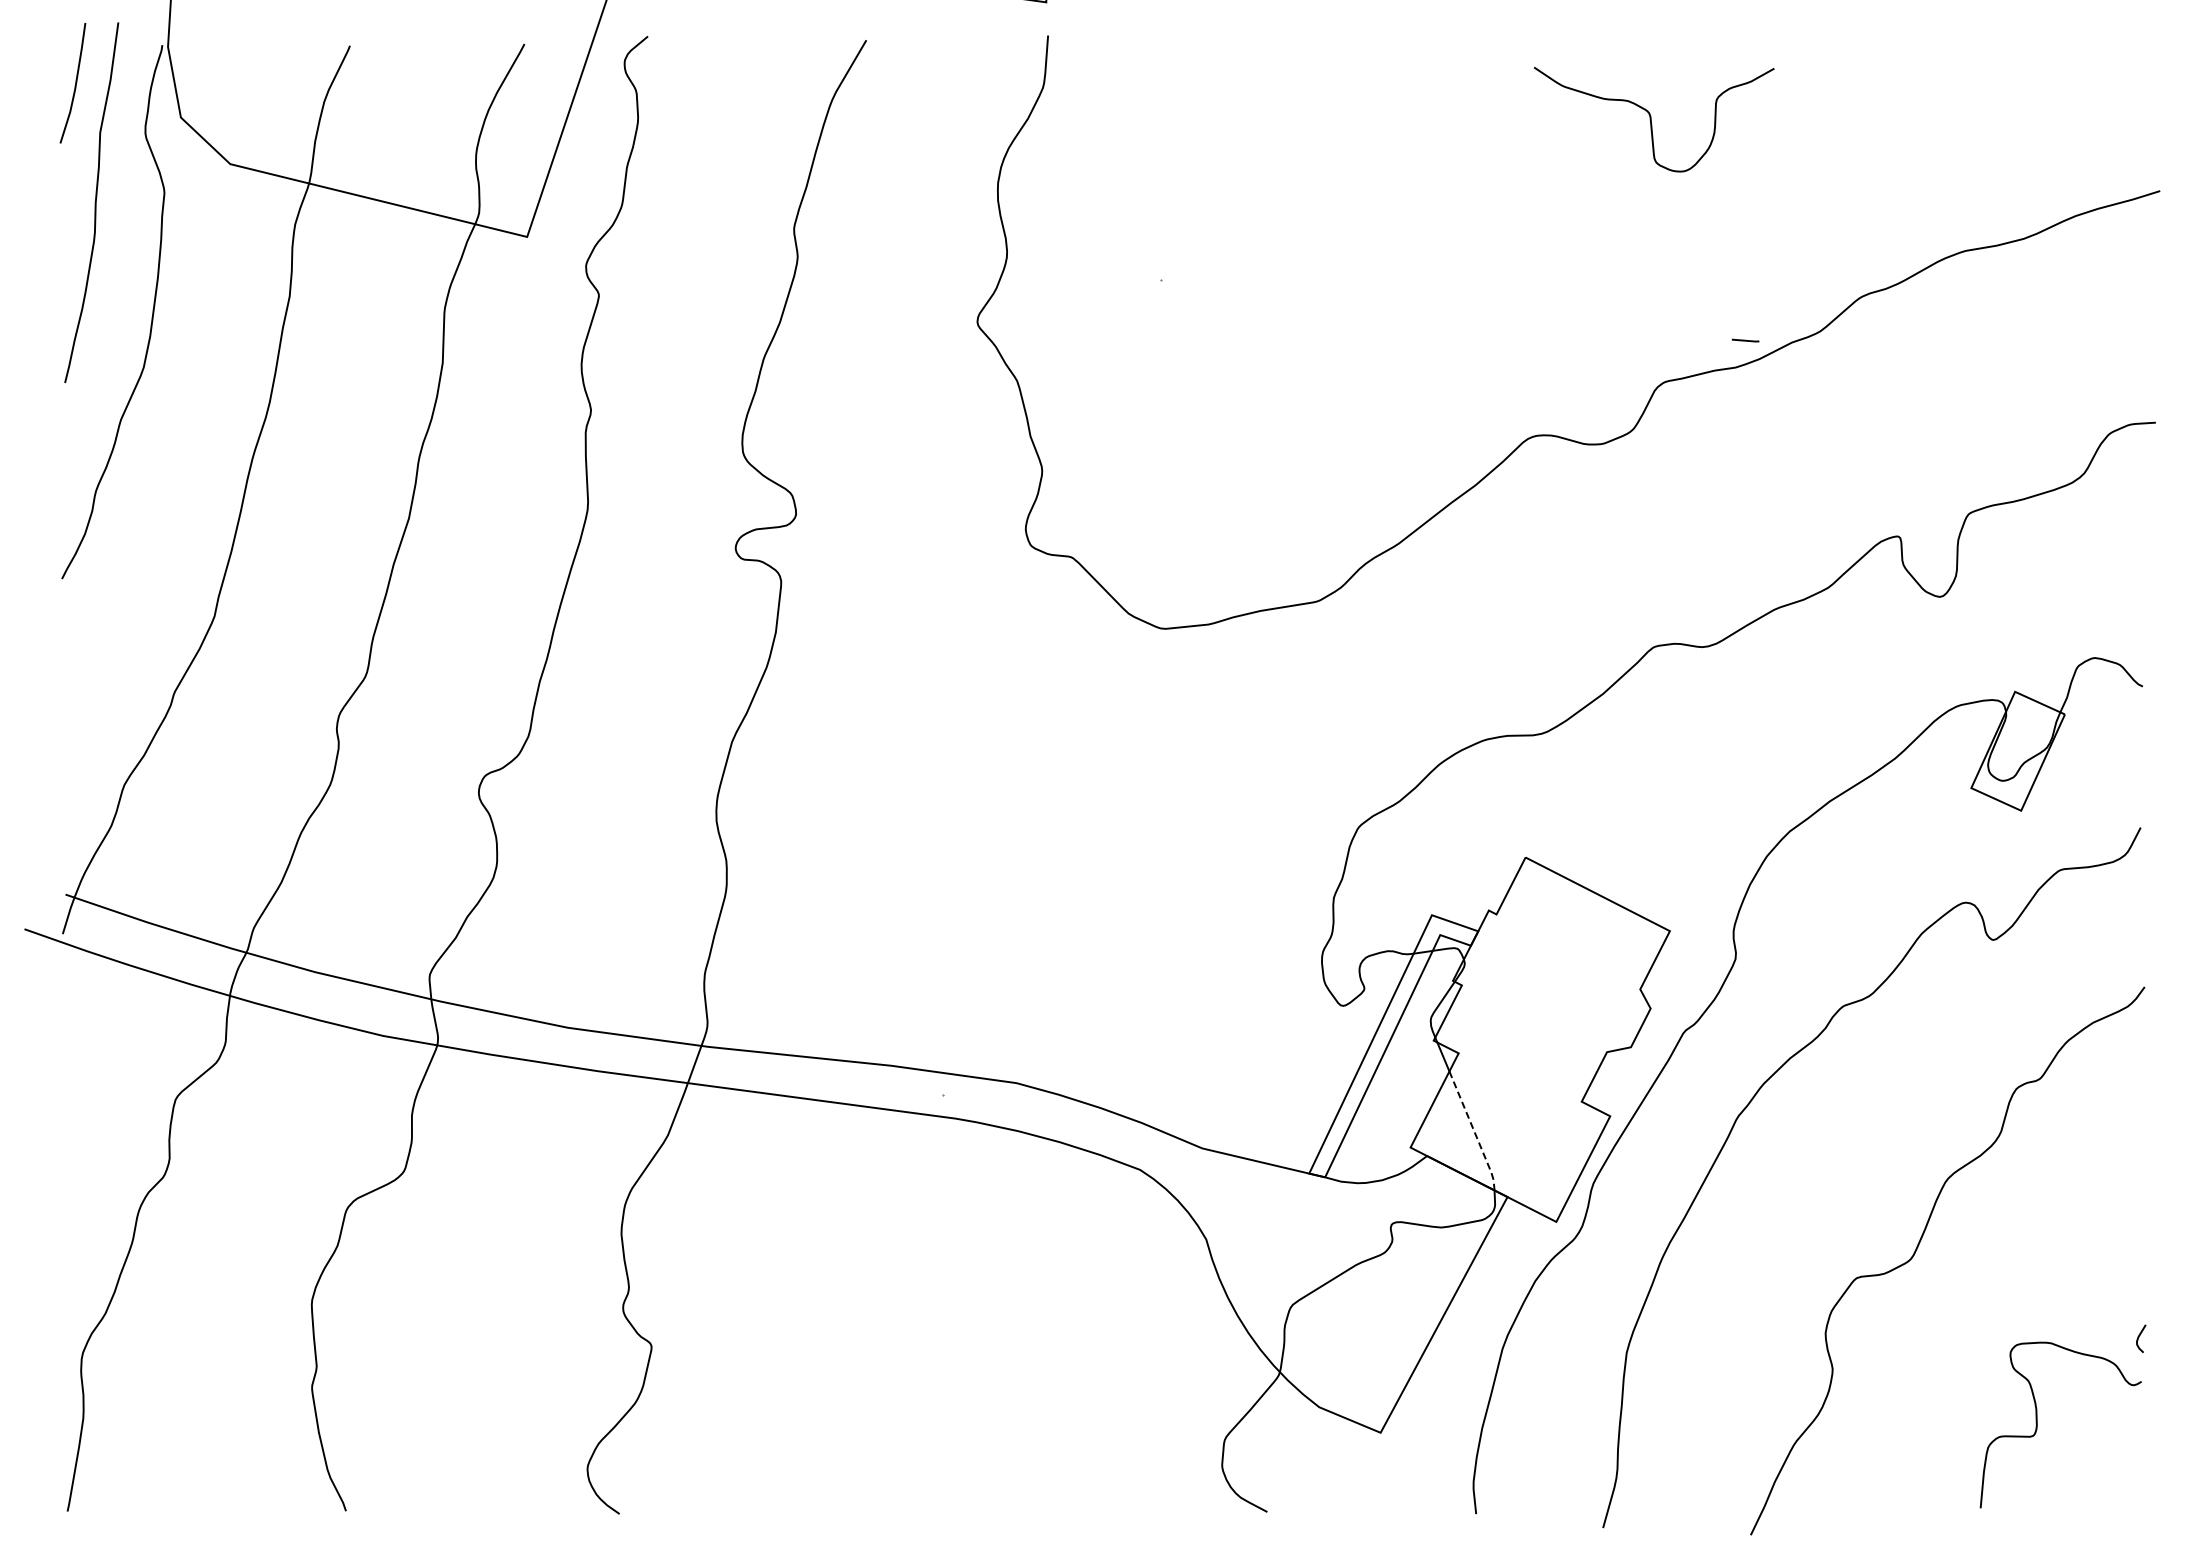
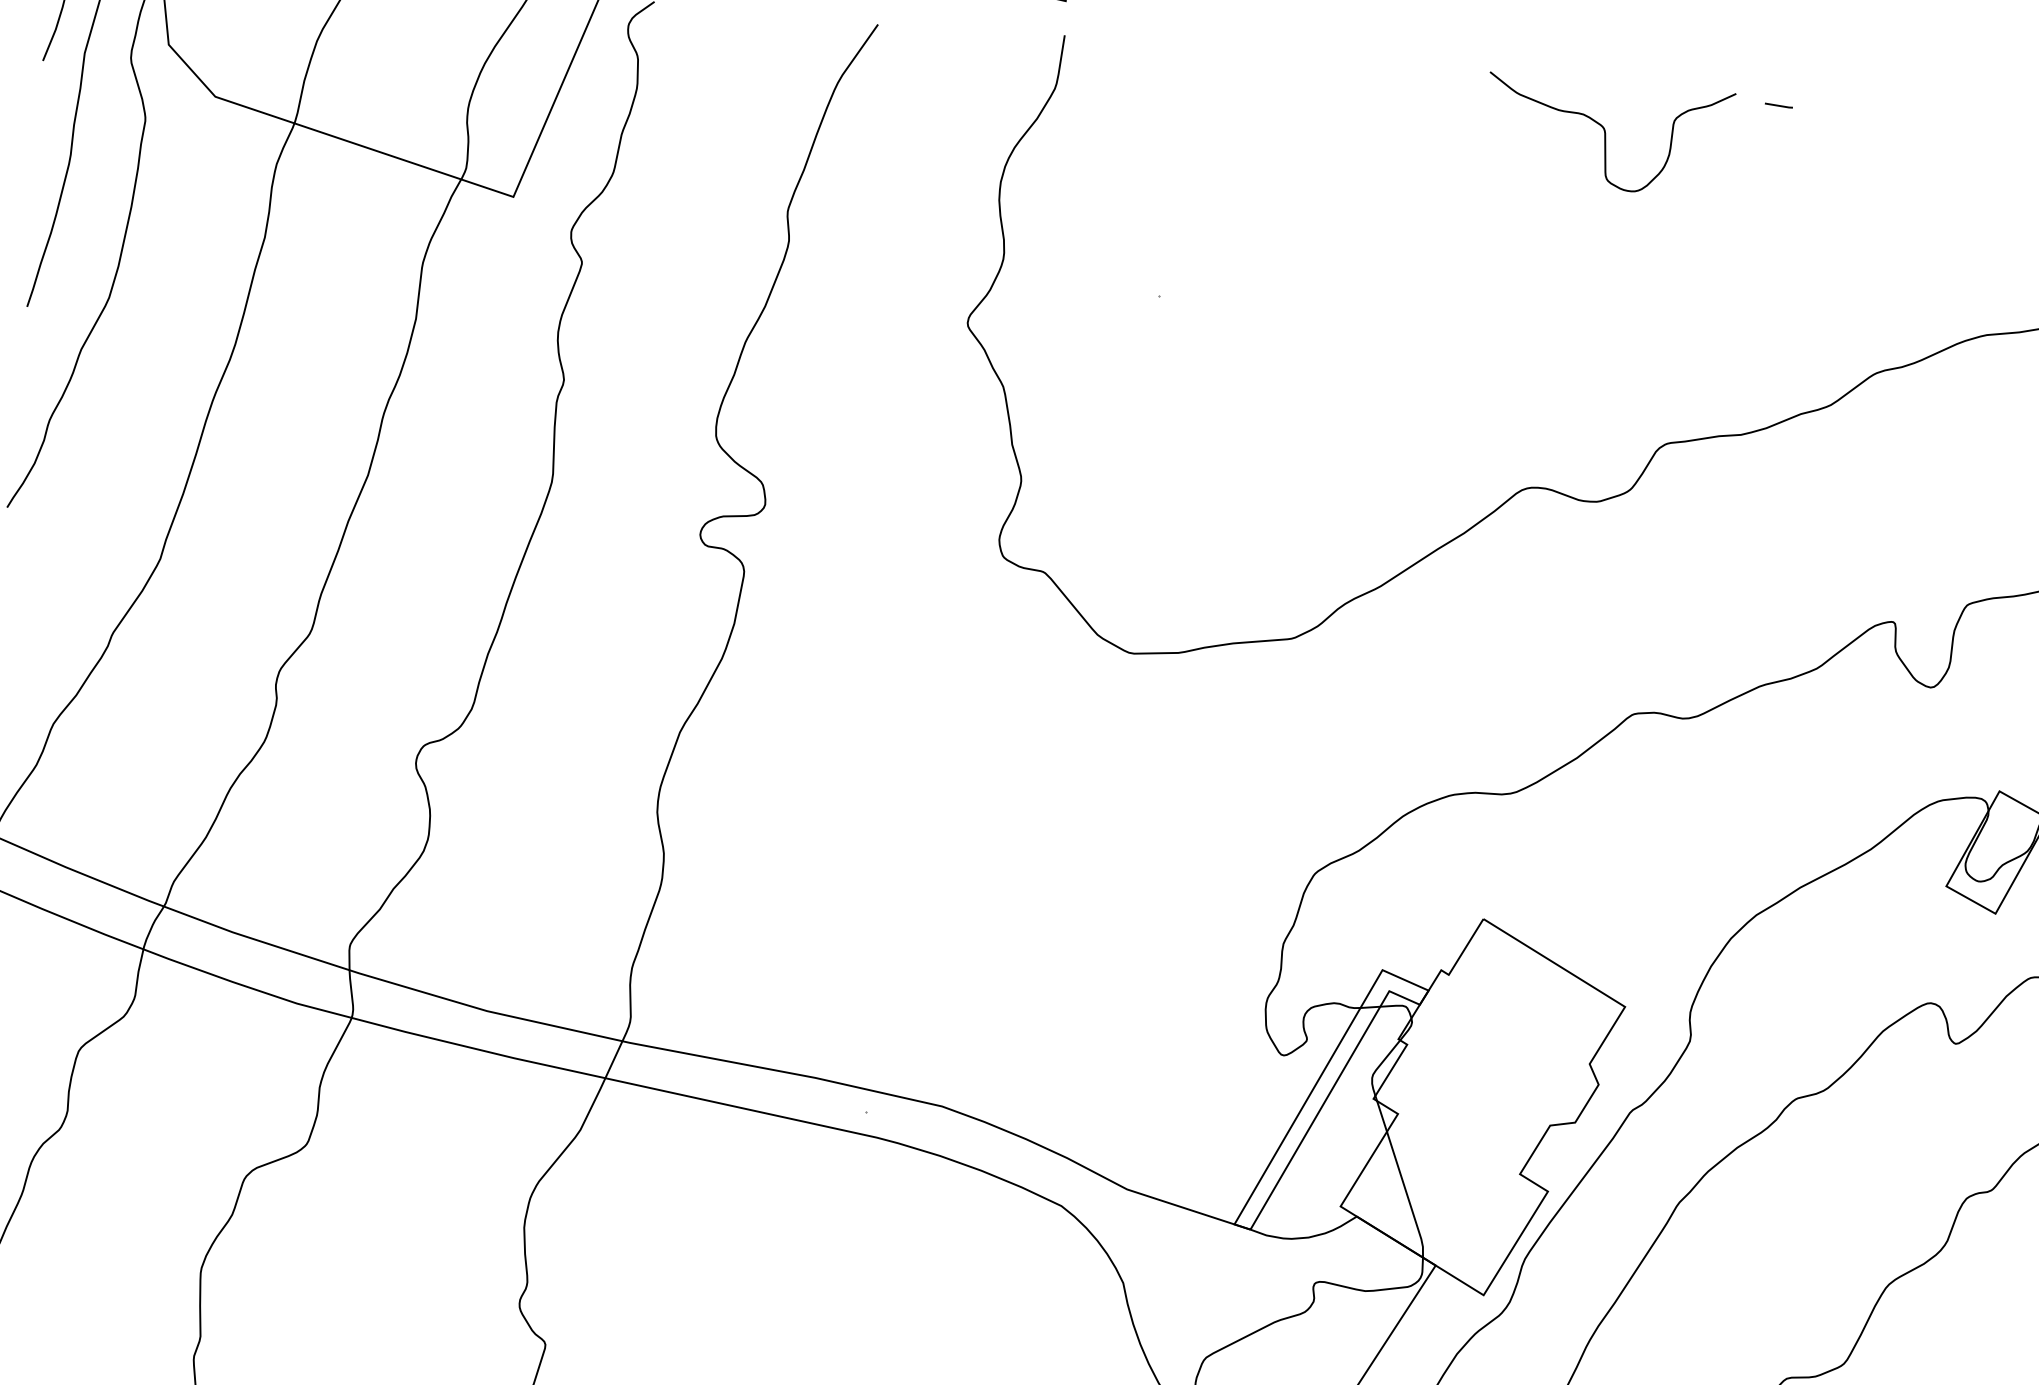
curve: (1651, 119) -> (1605, 135), moved
line: (1745, 340) -> (1778, 105), moved
line: (1474, 1132) -> (1407, 1196), dashed -> solid

